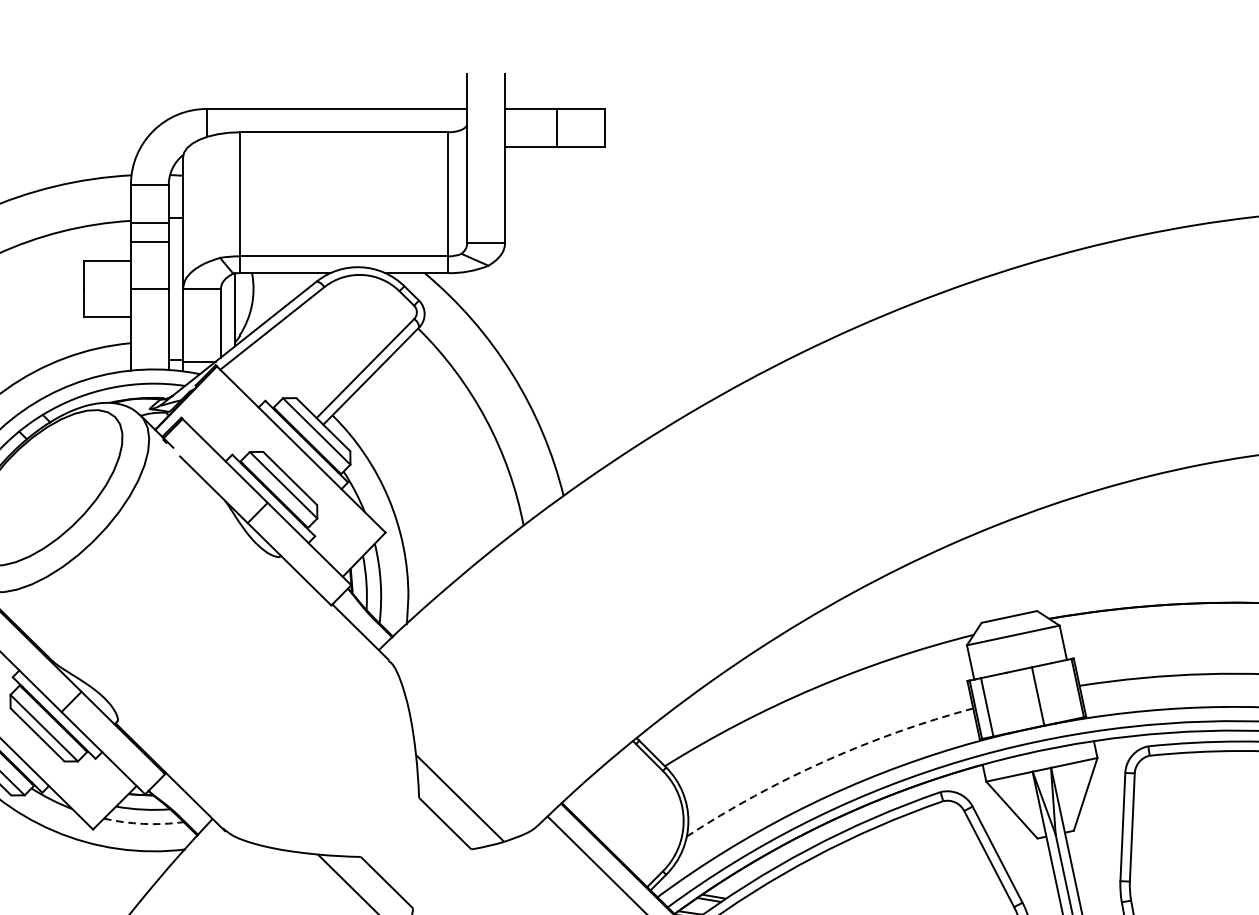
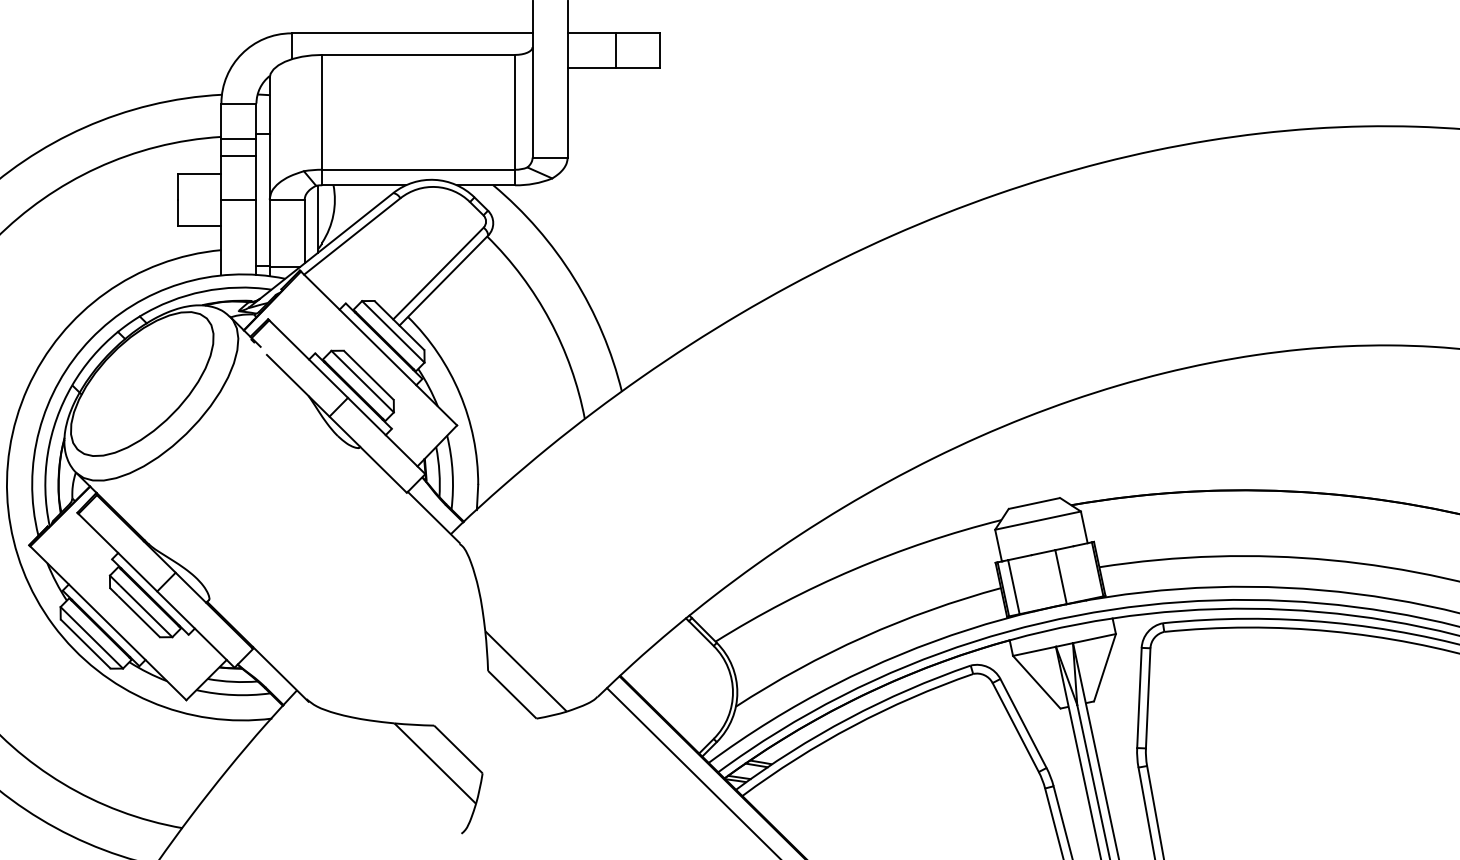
arc: (824, 761) -> (863, 637), dashed -> solid
arc: (143, 824) -> (233, 695), dashed -> solid

